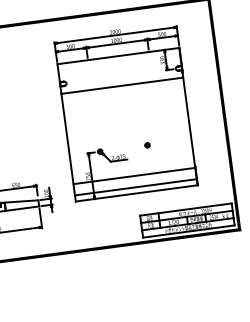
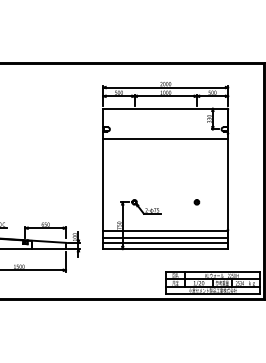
part: (147, 145) -> (196, 202), moved
line: (135, 182) -> (165, 237), added

